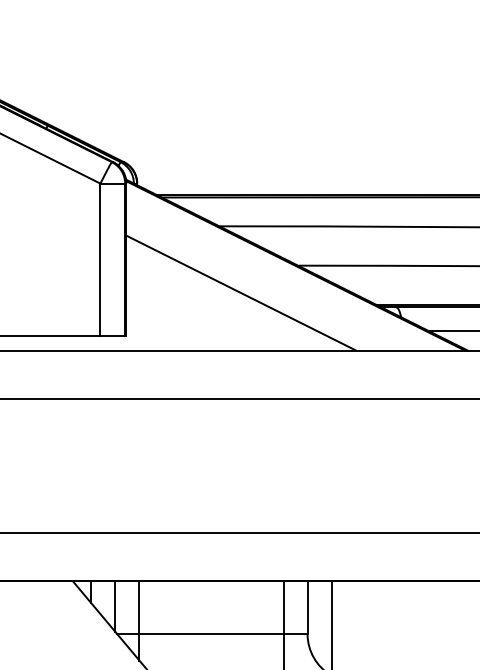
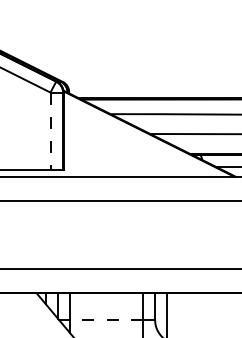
line: (100, 260) -> (50, 131), solid -> dashed
line: (240, 292) -> (121, 147), removed
line: (211, 633) -> (106, 319), solid -> dashed

